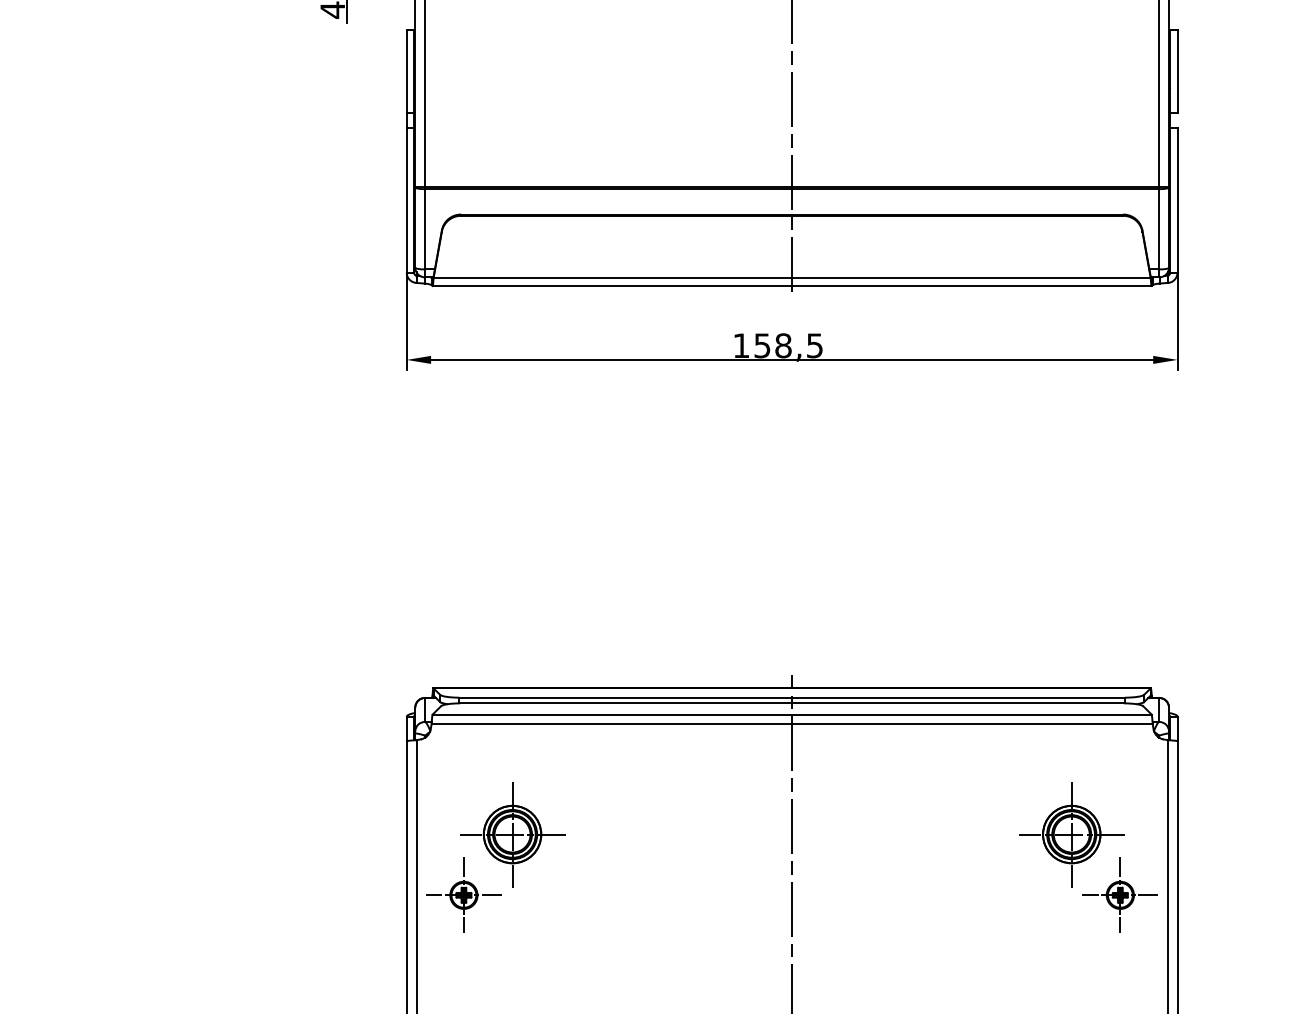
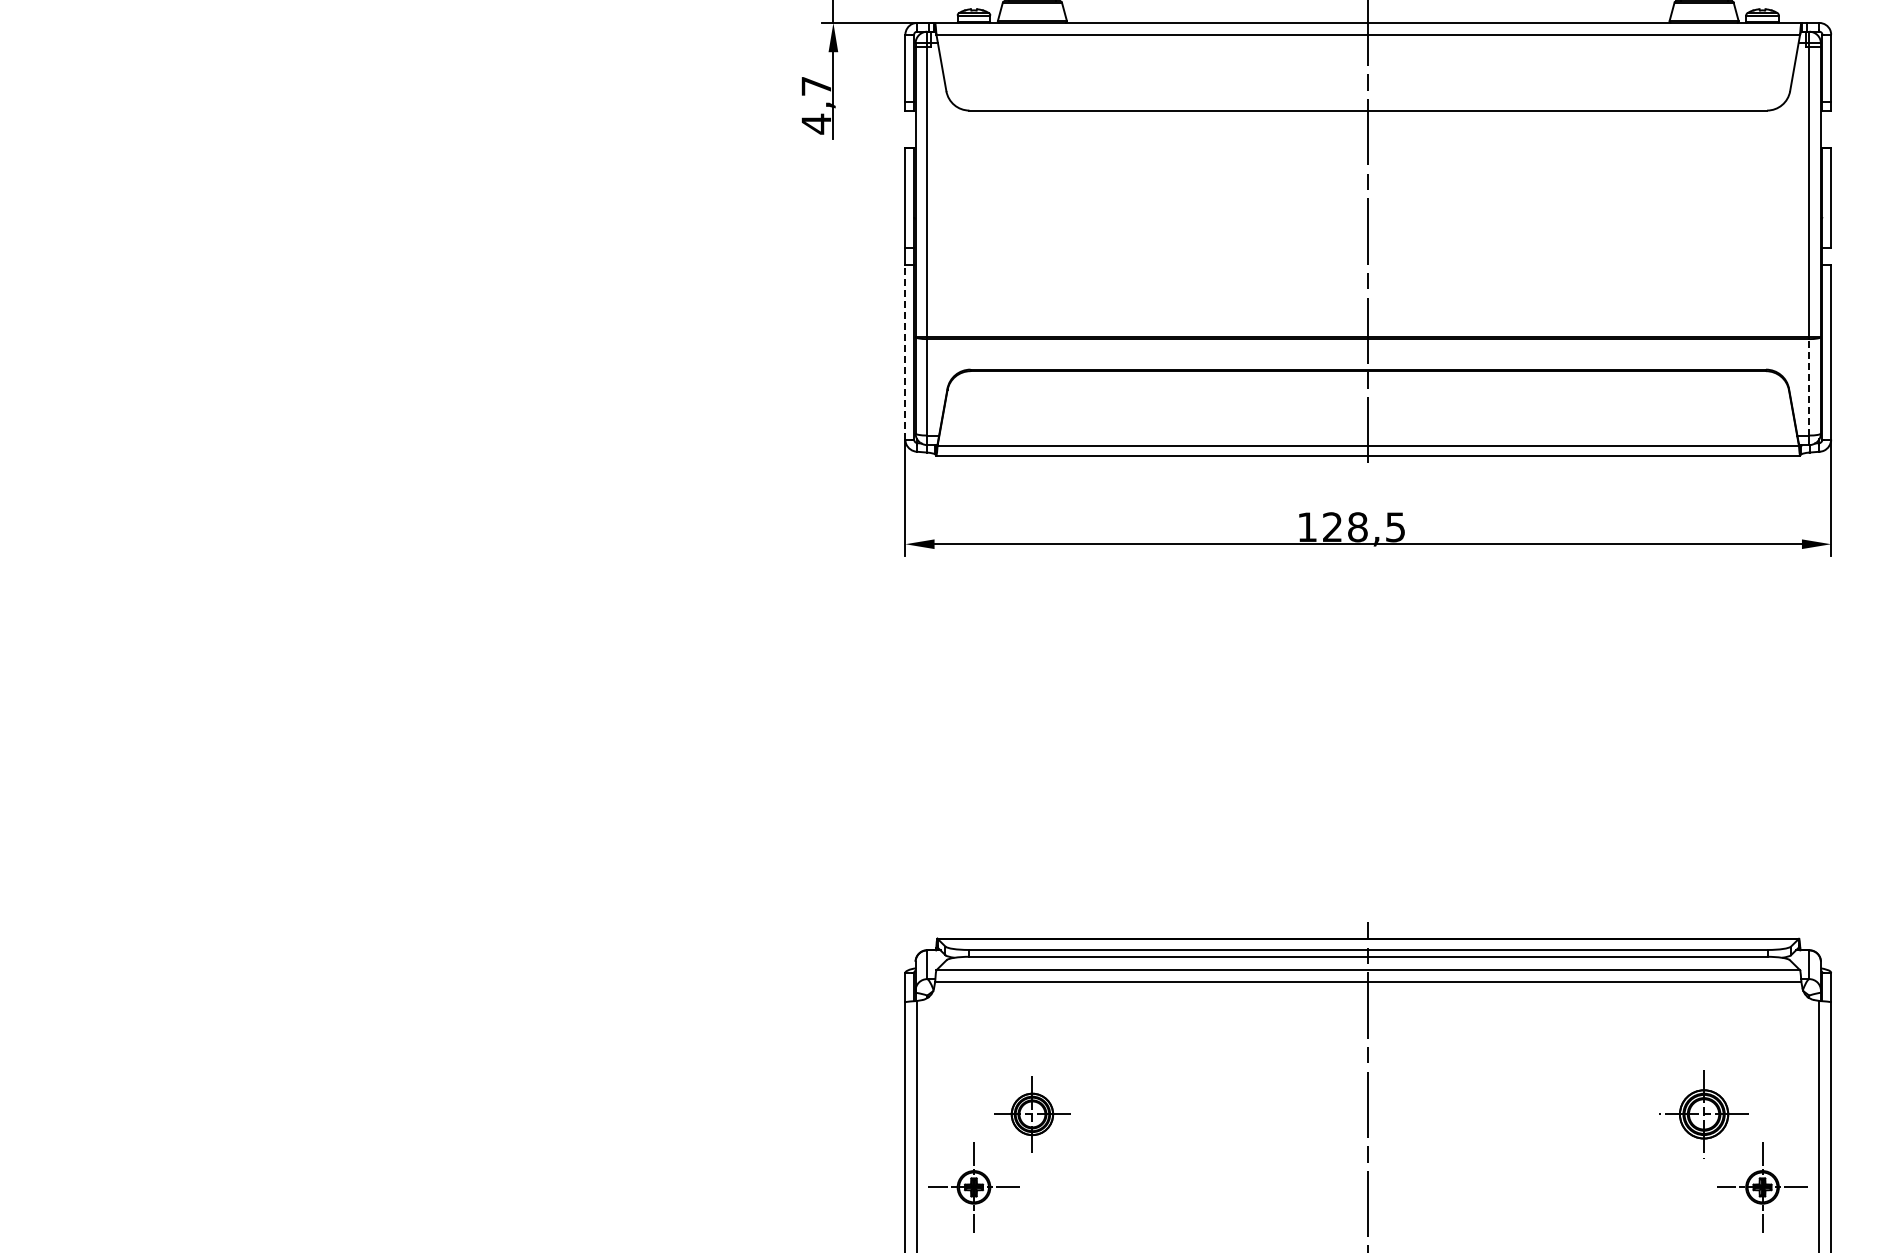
line: (406, 200) -> (905, 352), solid -> dashed
line: (1159, 228) -> (1809, 386), solid -> dashed
text: (762, 345) -> (1332, 527), 158,5 -> 128,5
part: (512, 834) -> (1032, 1114), size x0.6
part: (1071, 834) -> (1703, 1114), size x0.7

